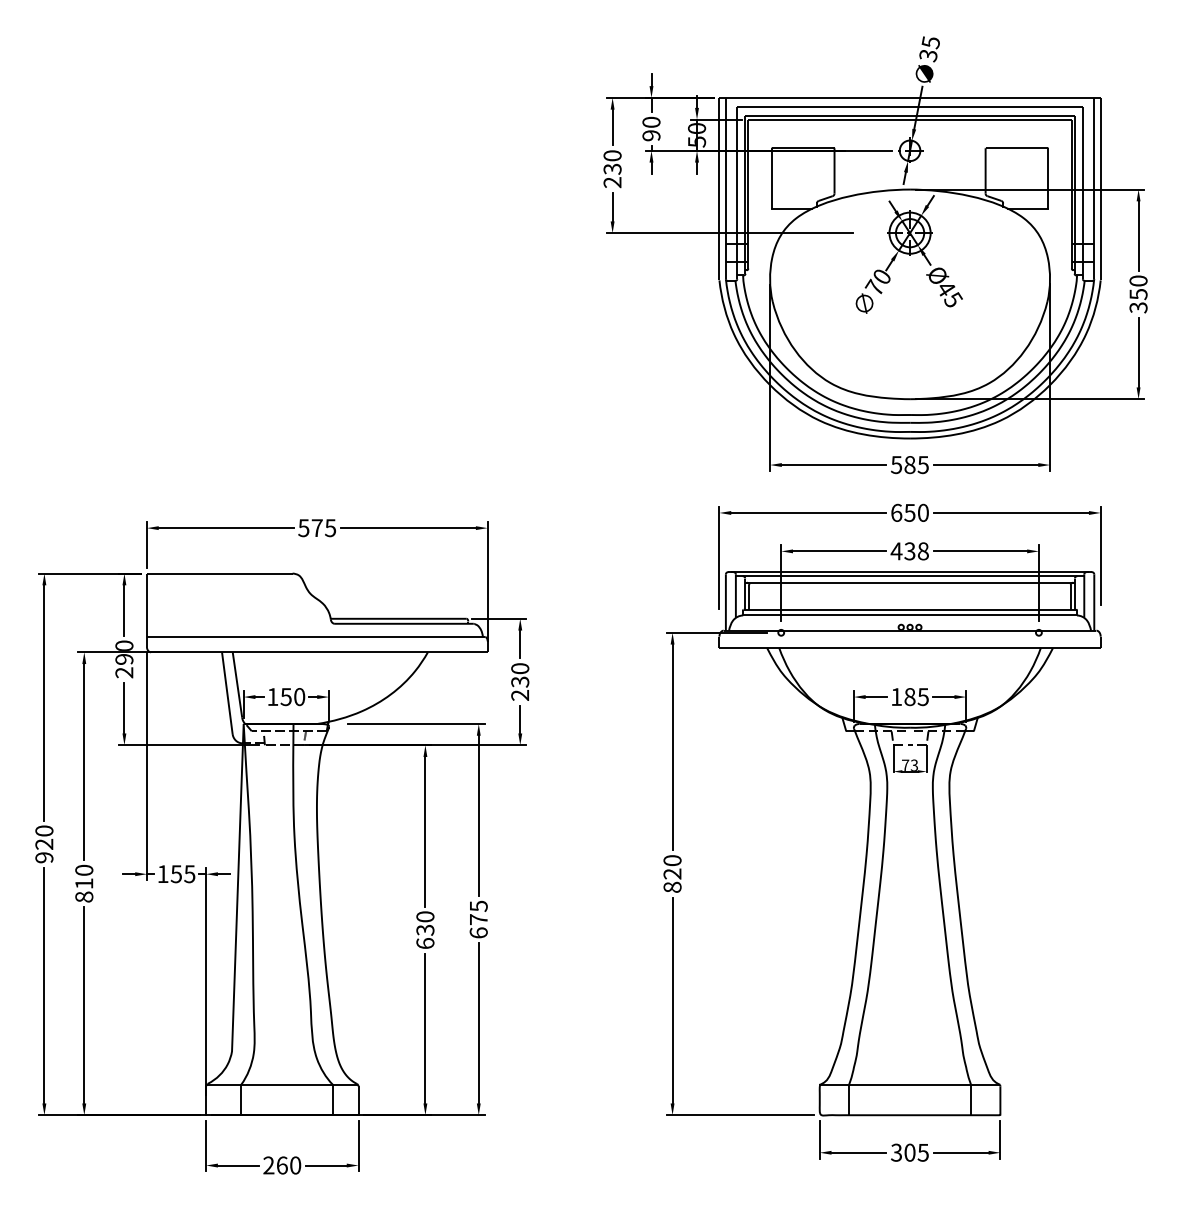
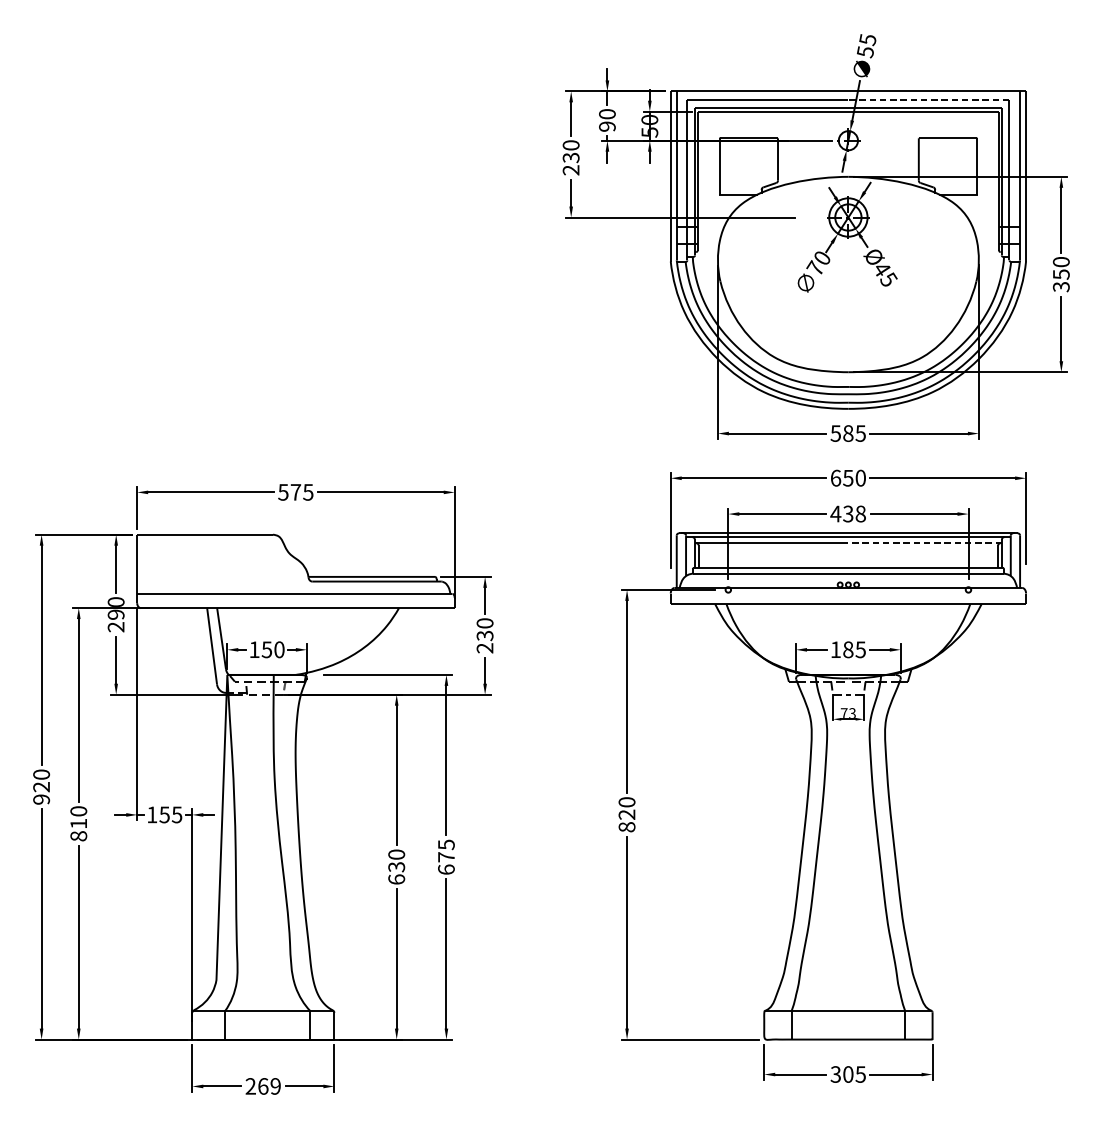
text: (928, 54) -> (865, 50), 35 -> 55
line: (995, 107) -> (928, 100), solid -> dashed
line: (992, 582) -> (925, 543), solid -> dashed
text: (295, 1165) -> (275, 1086), 260 -> 269

